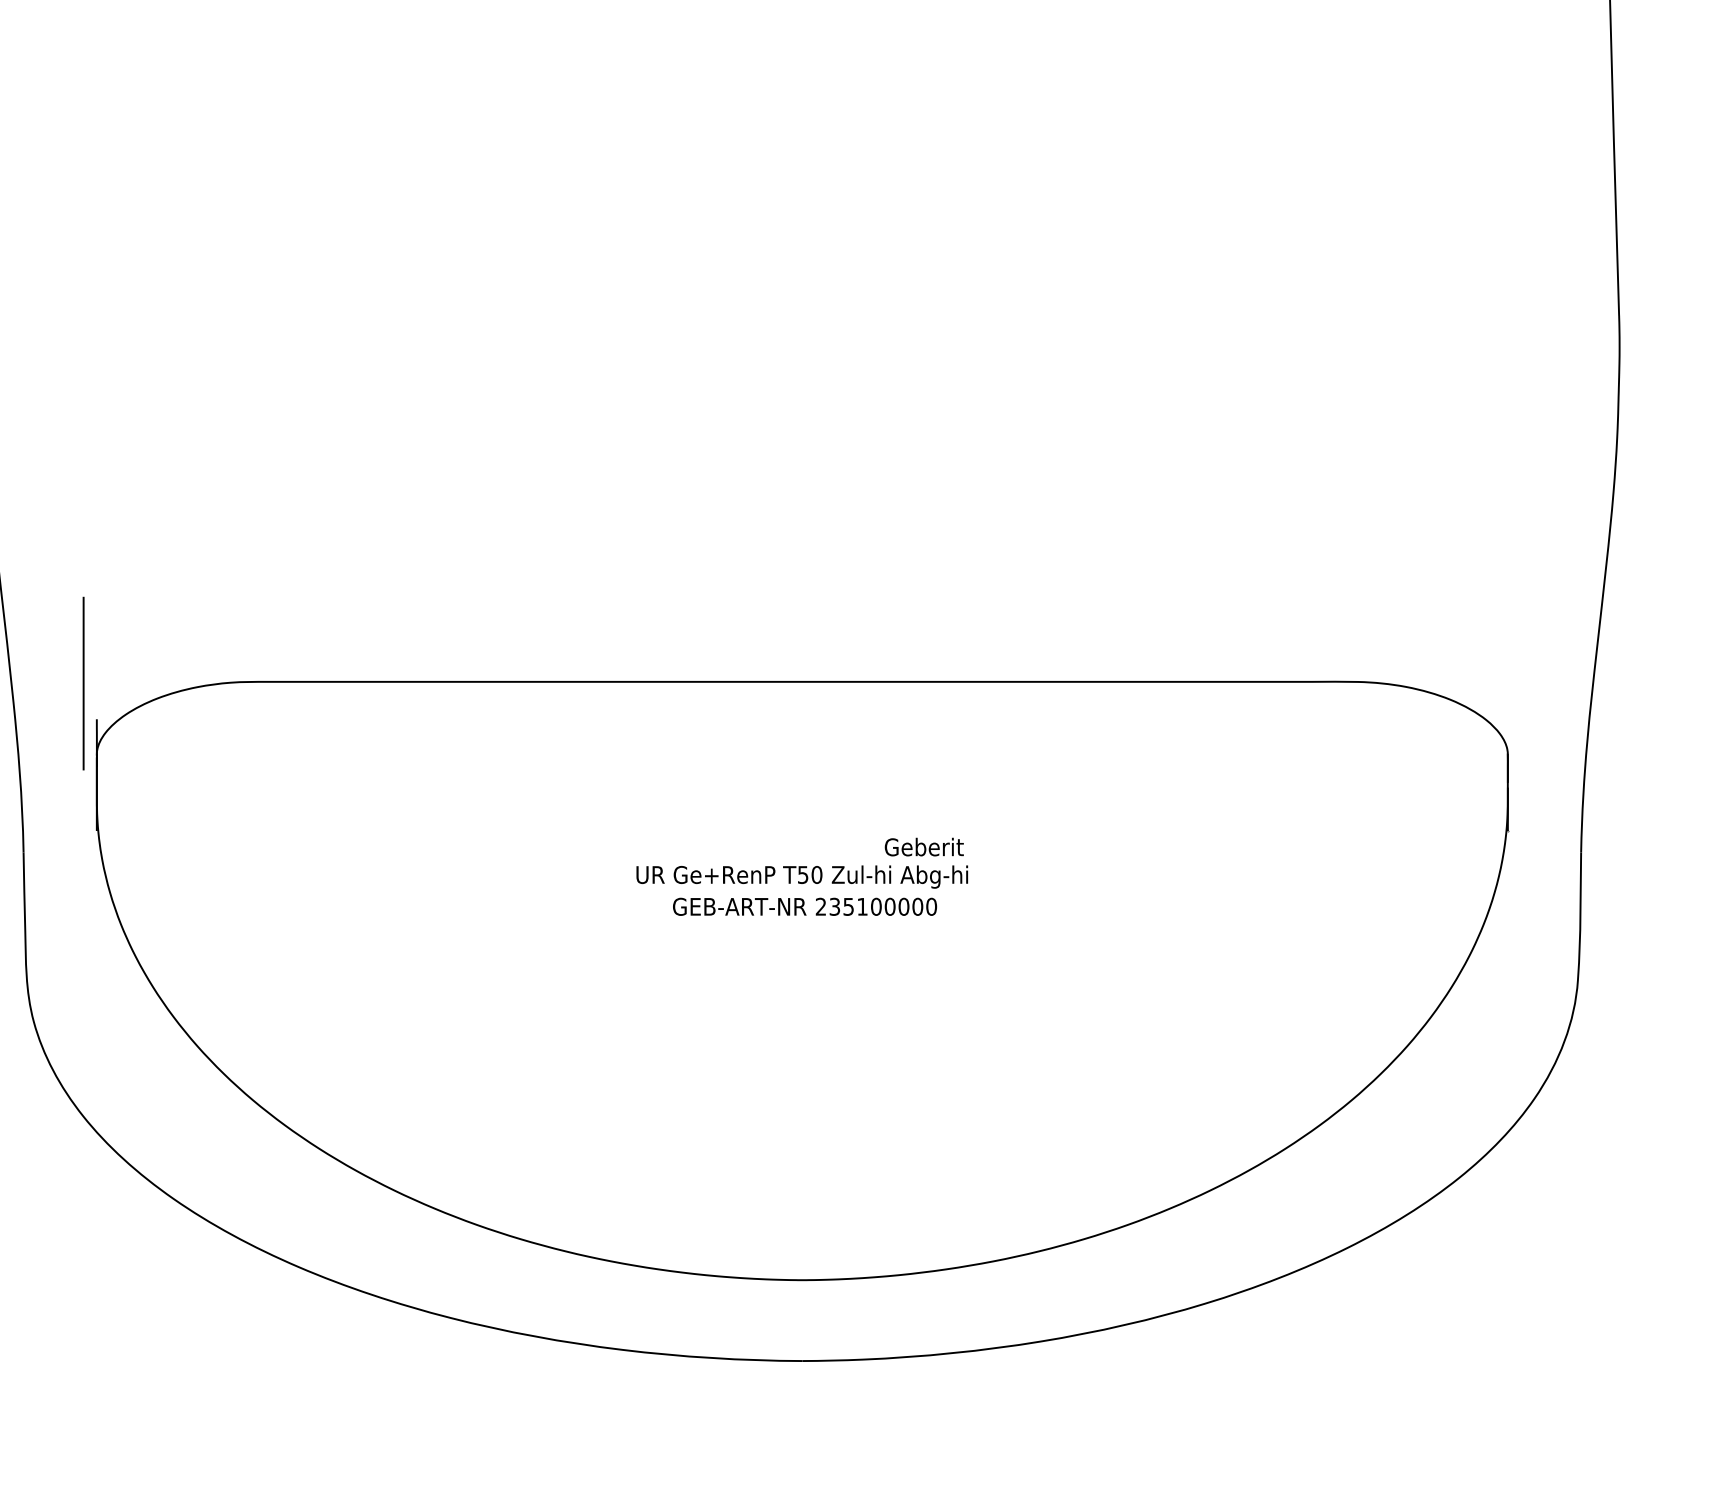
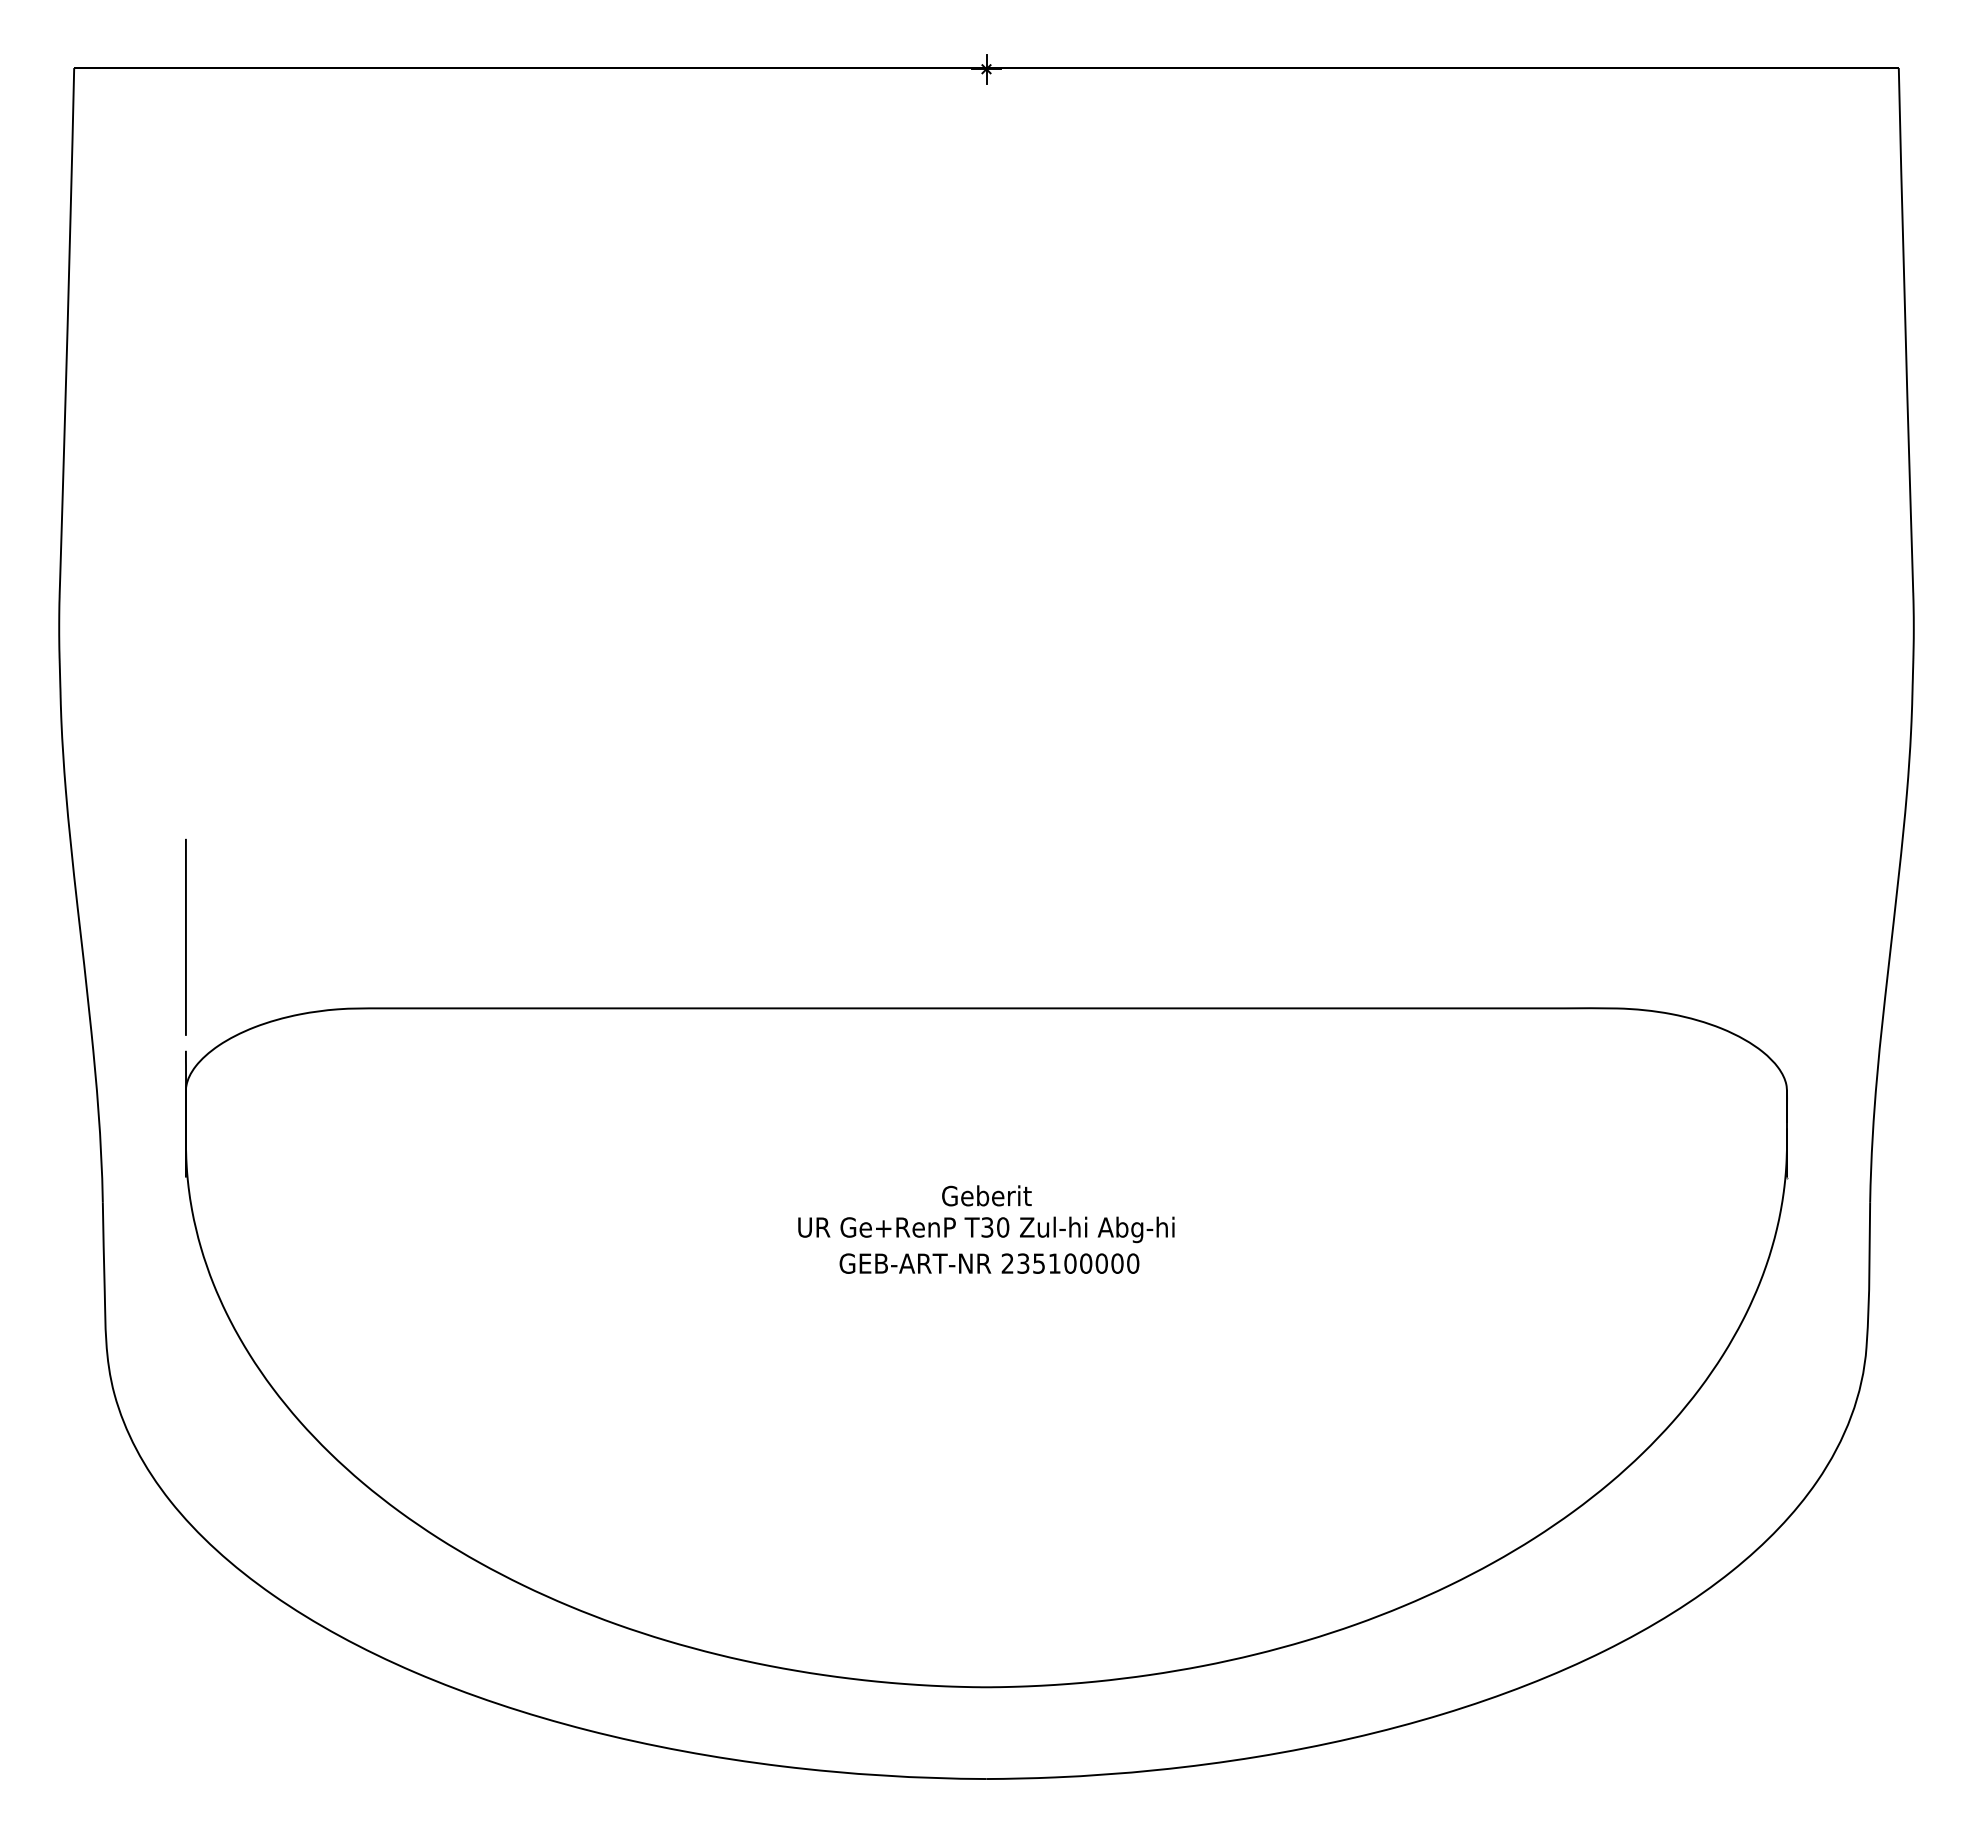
line: (83, 682) -> (185, 936), moved
text: (923, 846) -> (986, 1195), moved
text: (803, 874) -> (987, 1227), T50 -> T30

